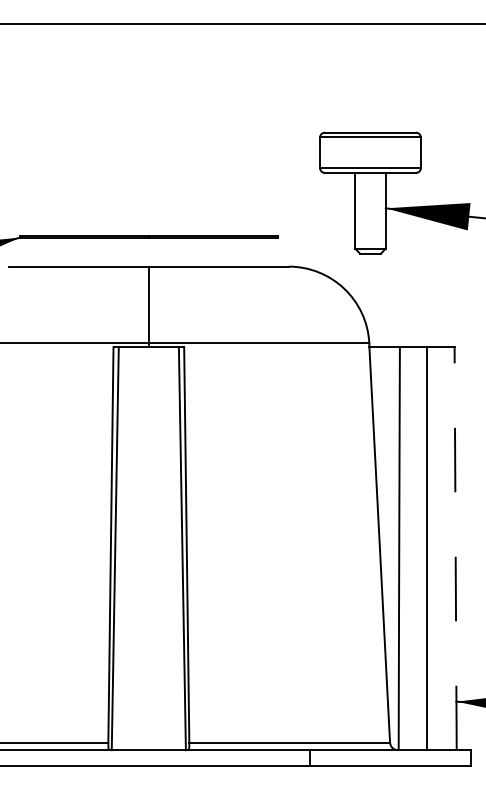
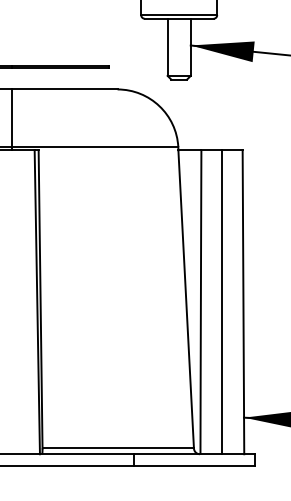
line: (455, 548) -> (243, 302), dashed -> solid

